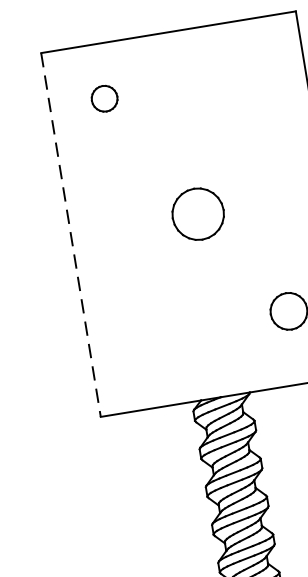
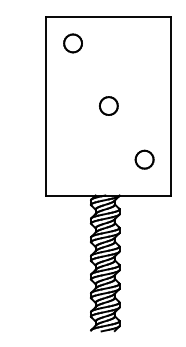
part: (103, 99) -> (72, 43), size x1.43
part: (197, 213) -> (108, 105), size x0.71
line: (71, 235) -> (46, 106), dashed -> solid

